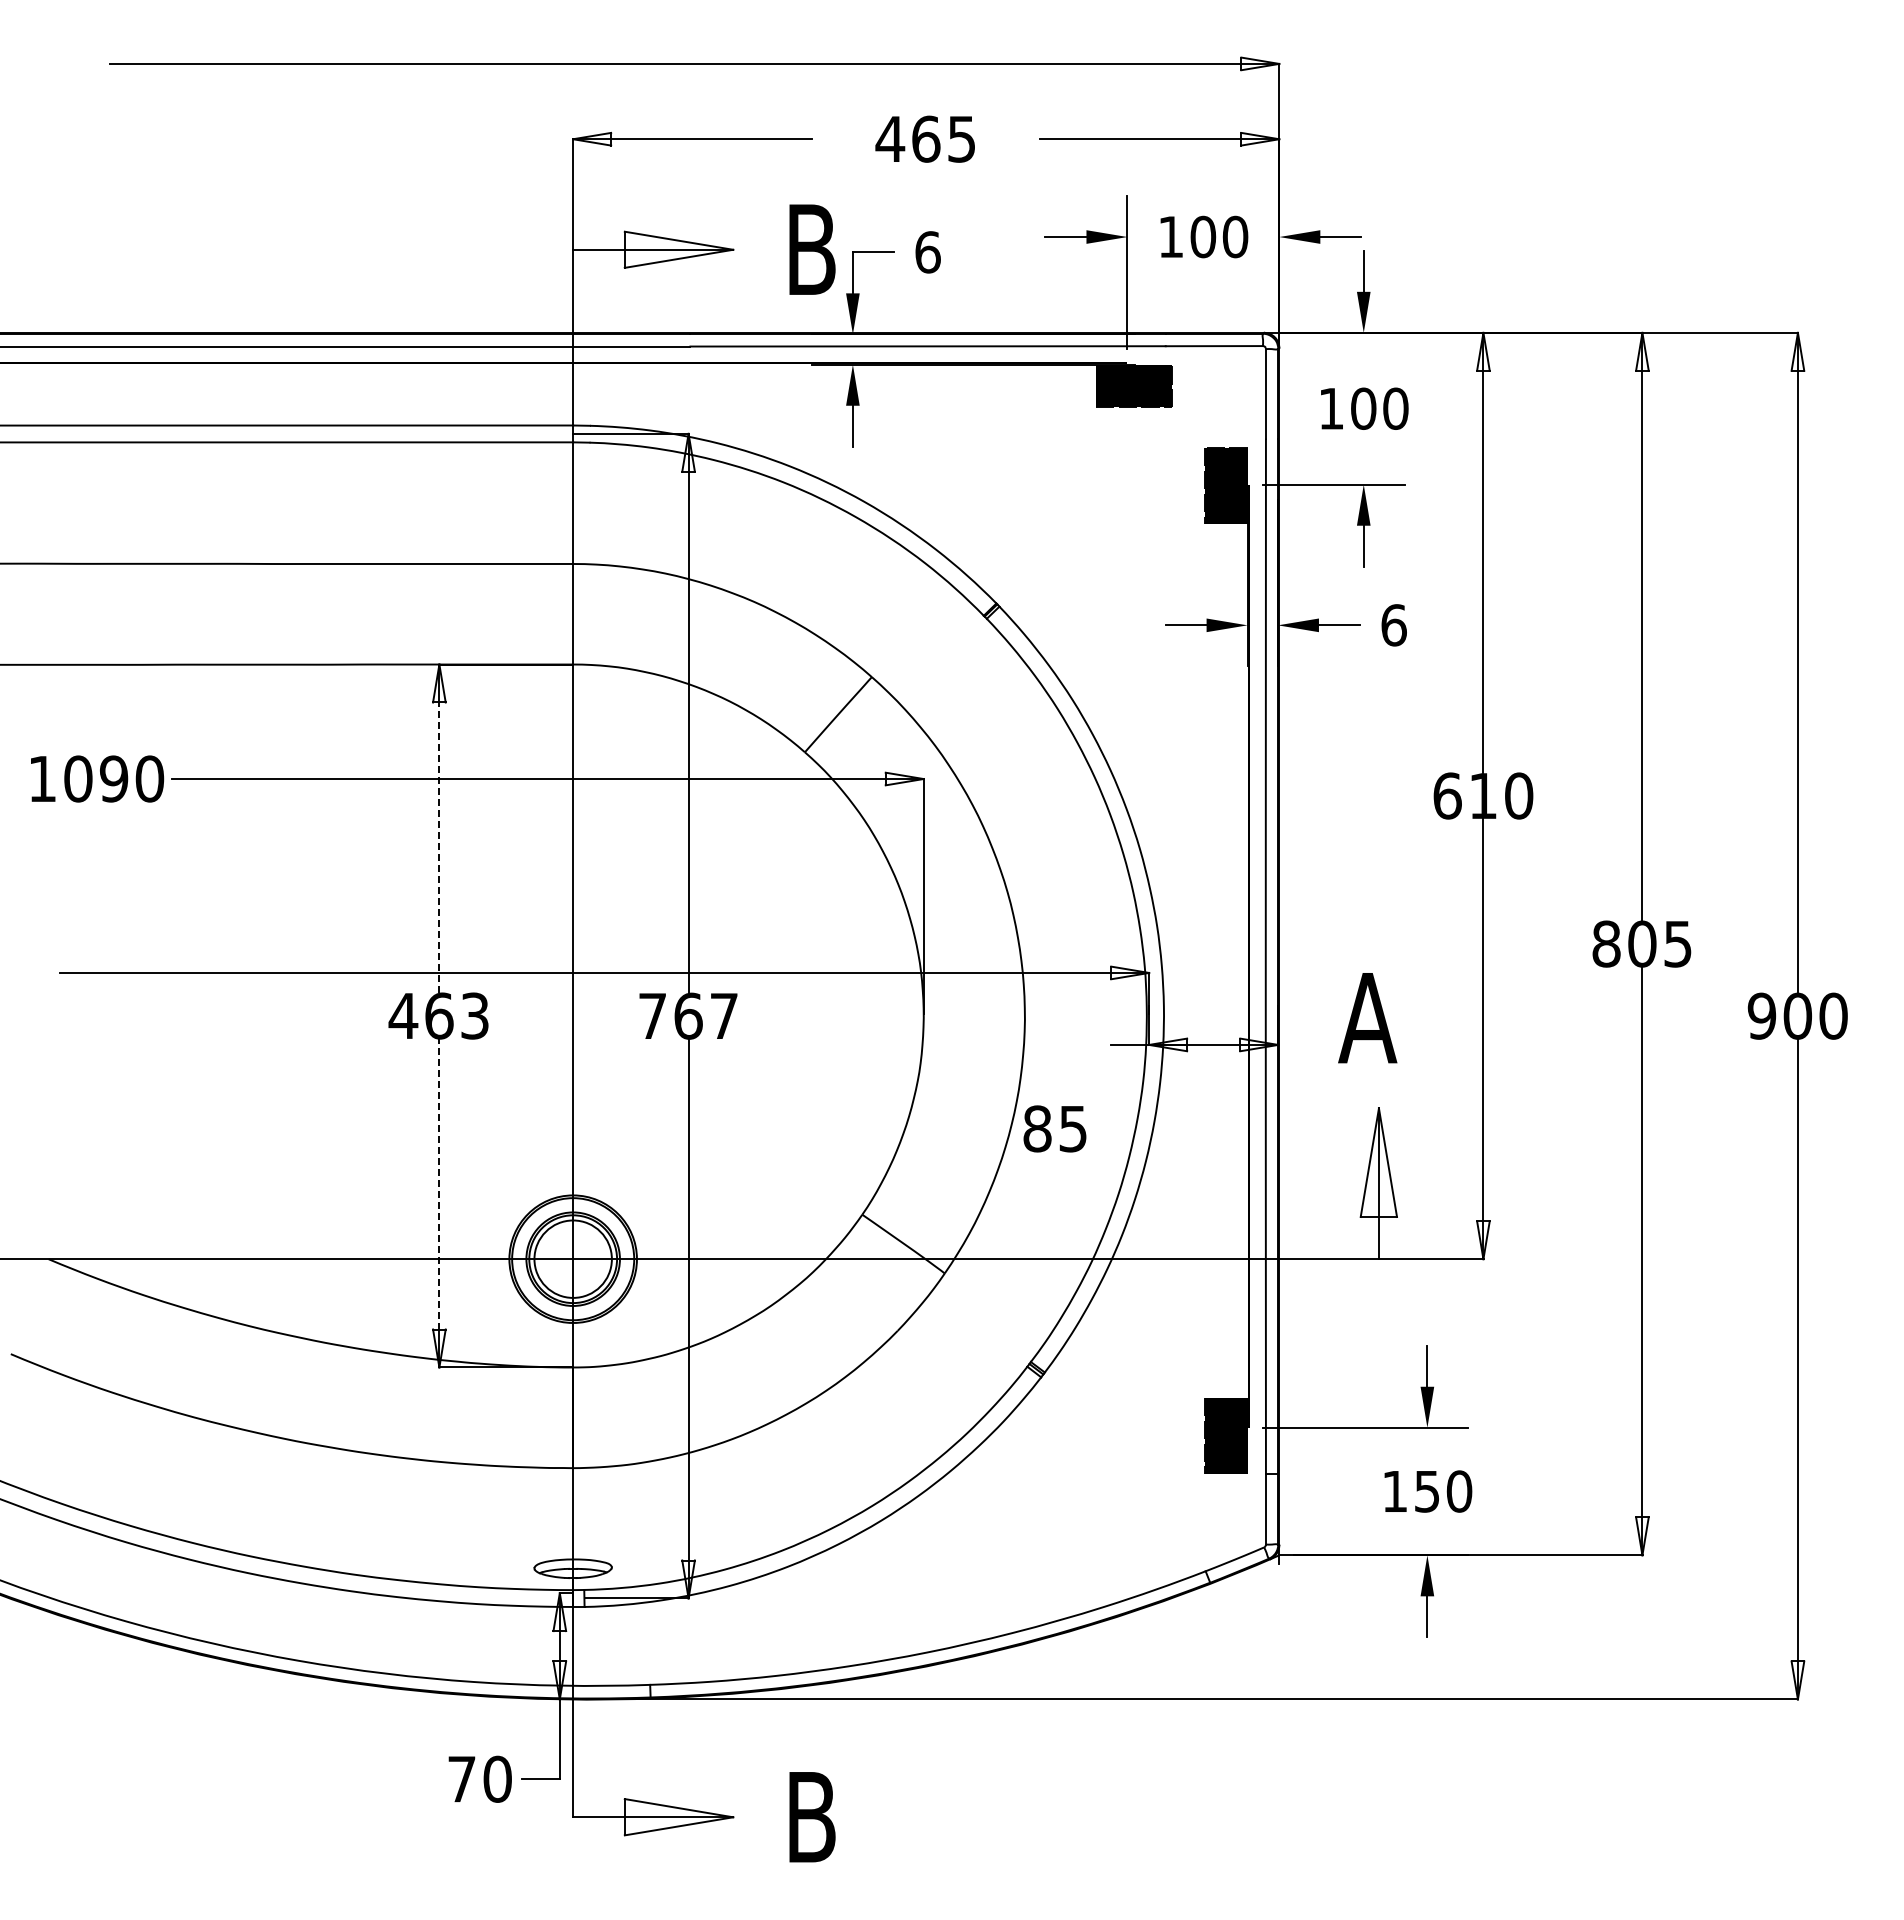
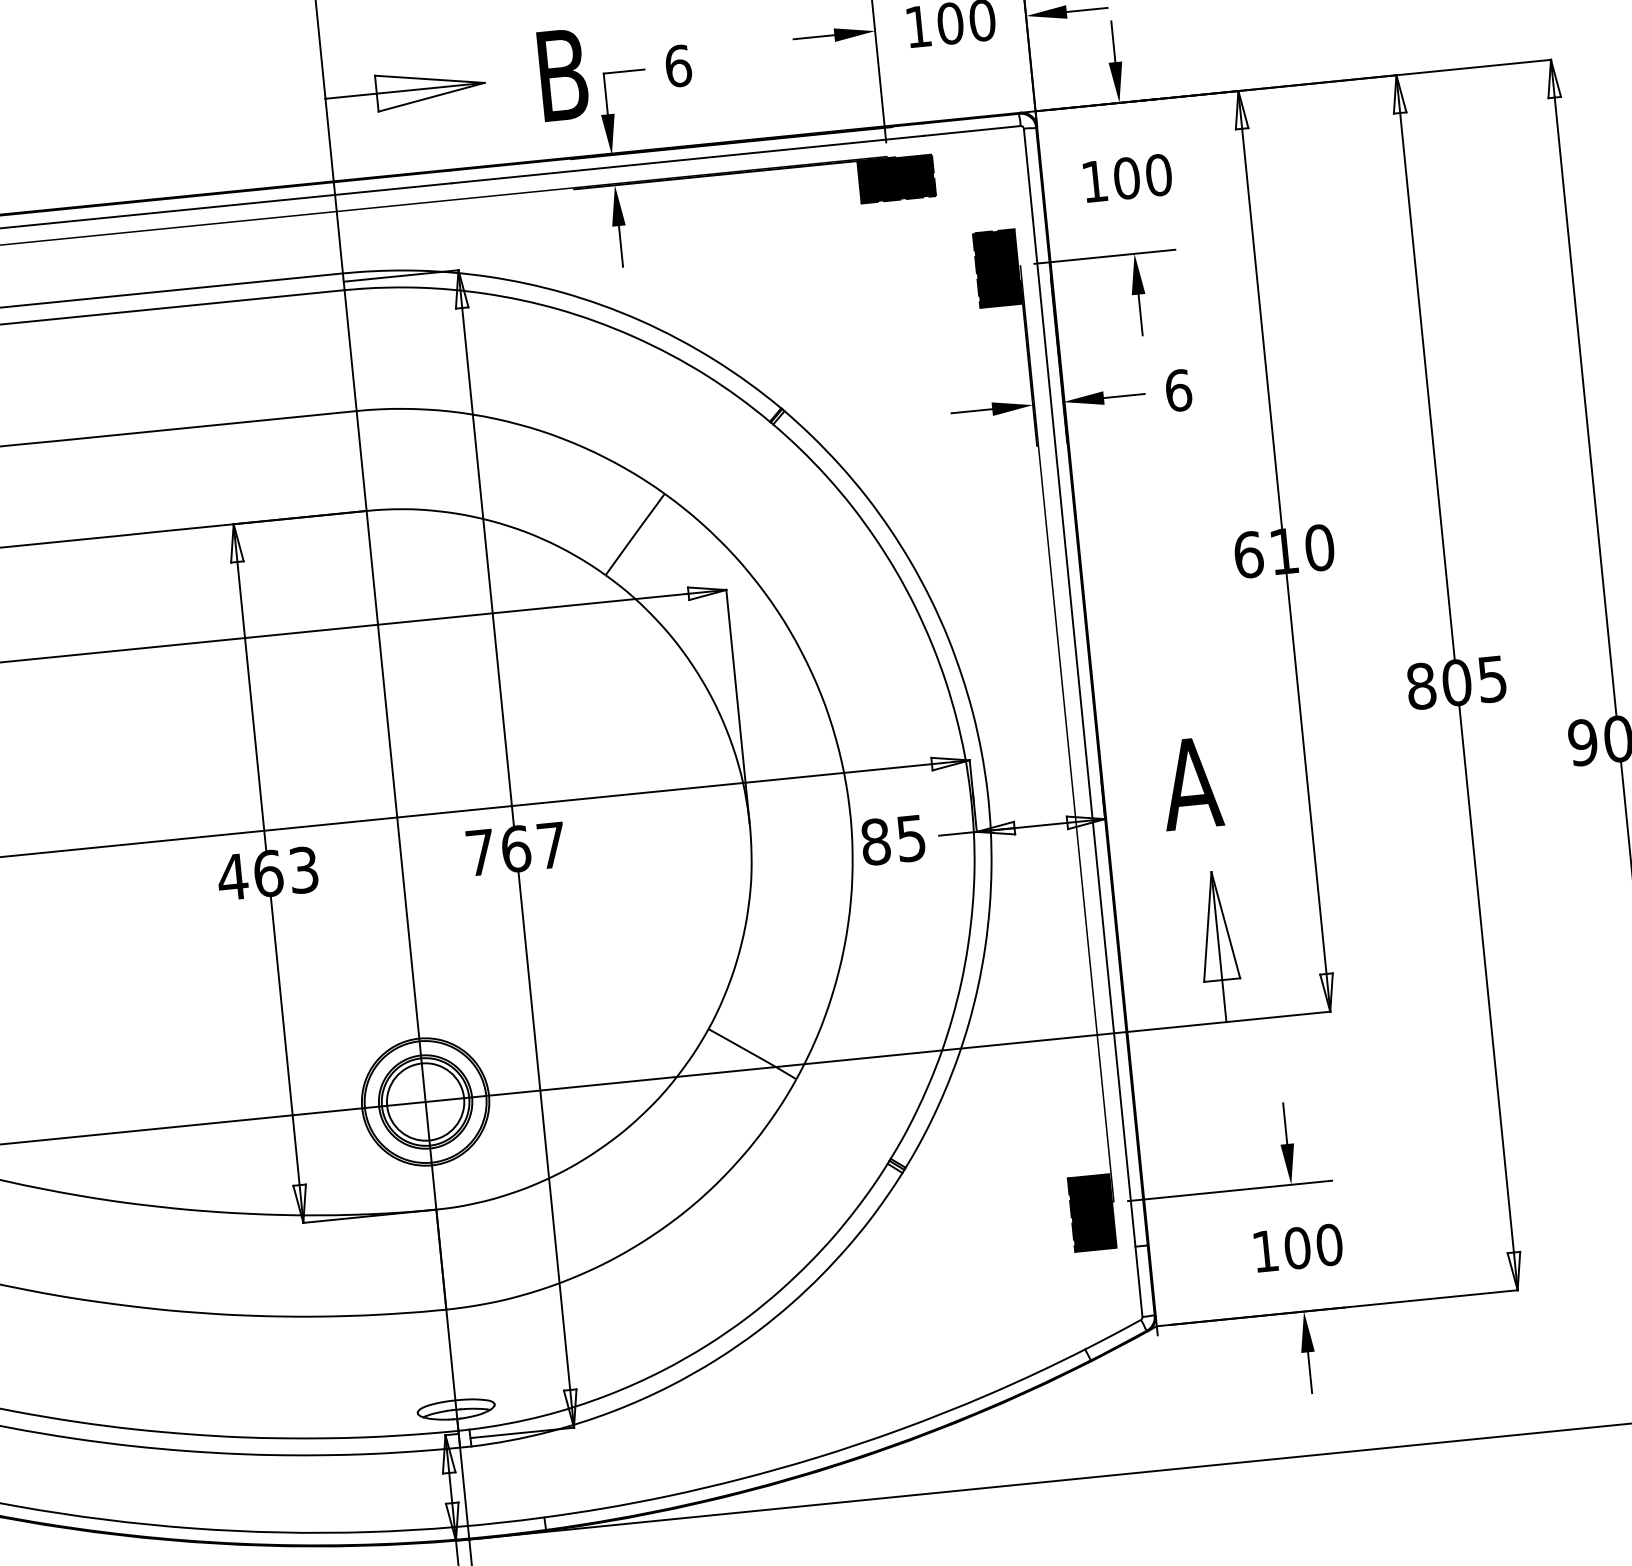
line: (439, 847) -> (251, 706), dashed -> solid
text: (1054, 1128) -> (892, 839), moved
line: (439, 1183) -> (285, 1040), dashed -> solid
text: (1427, 1491) -> (1297, 1248), 150 -> 100

